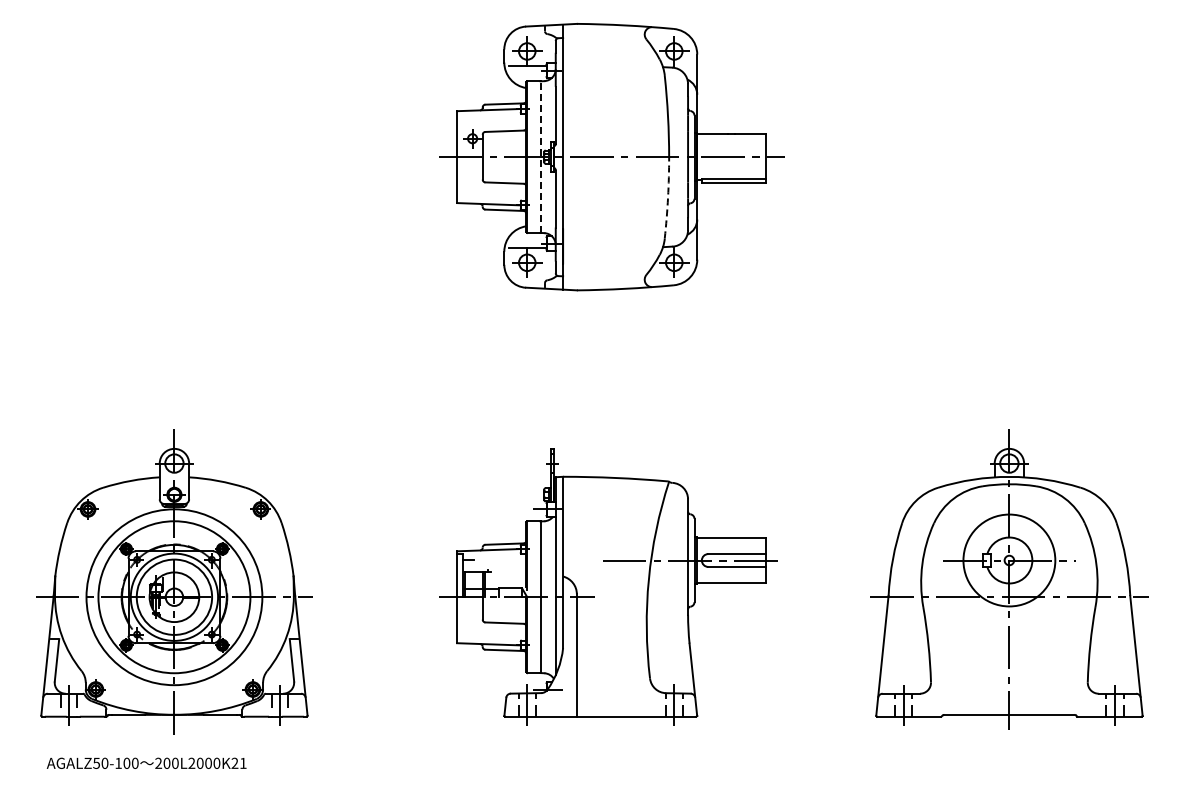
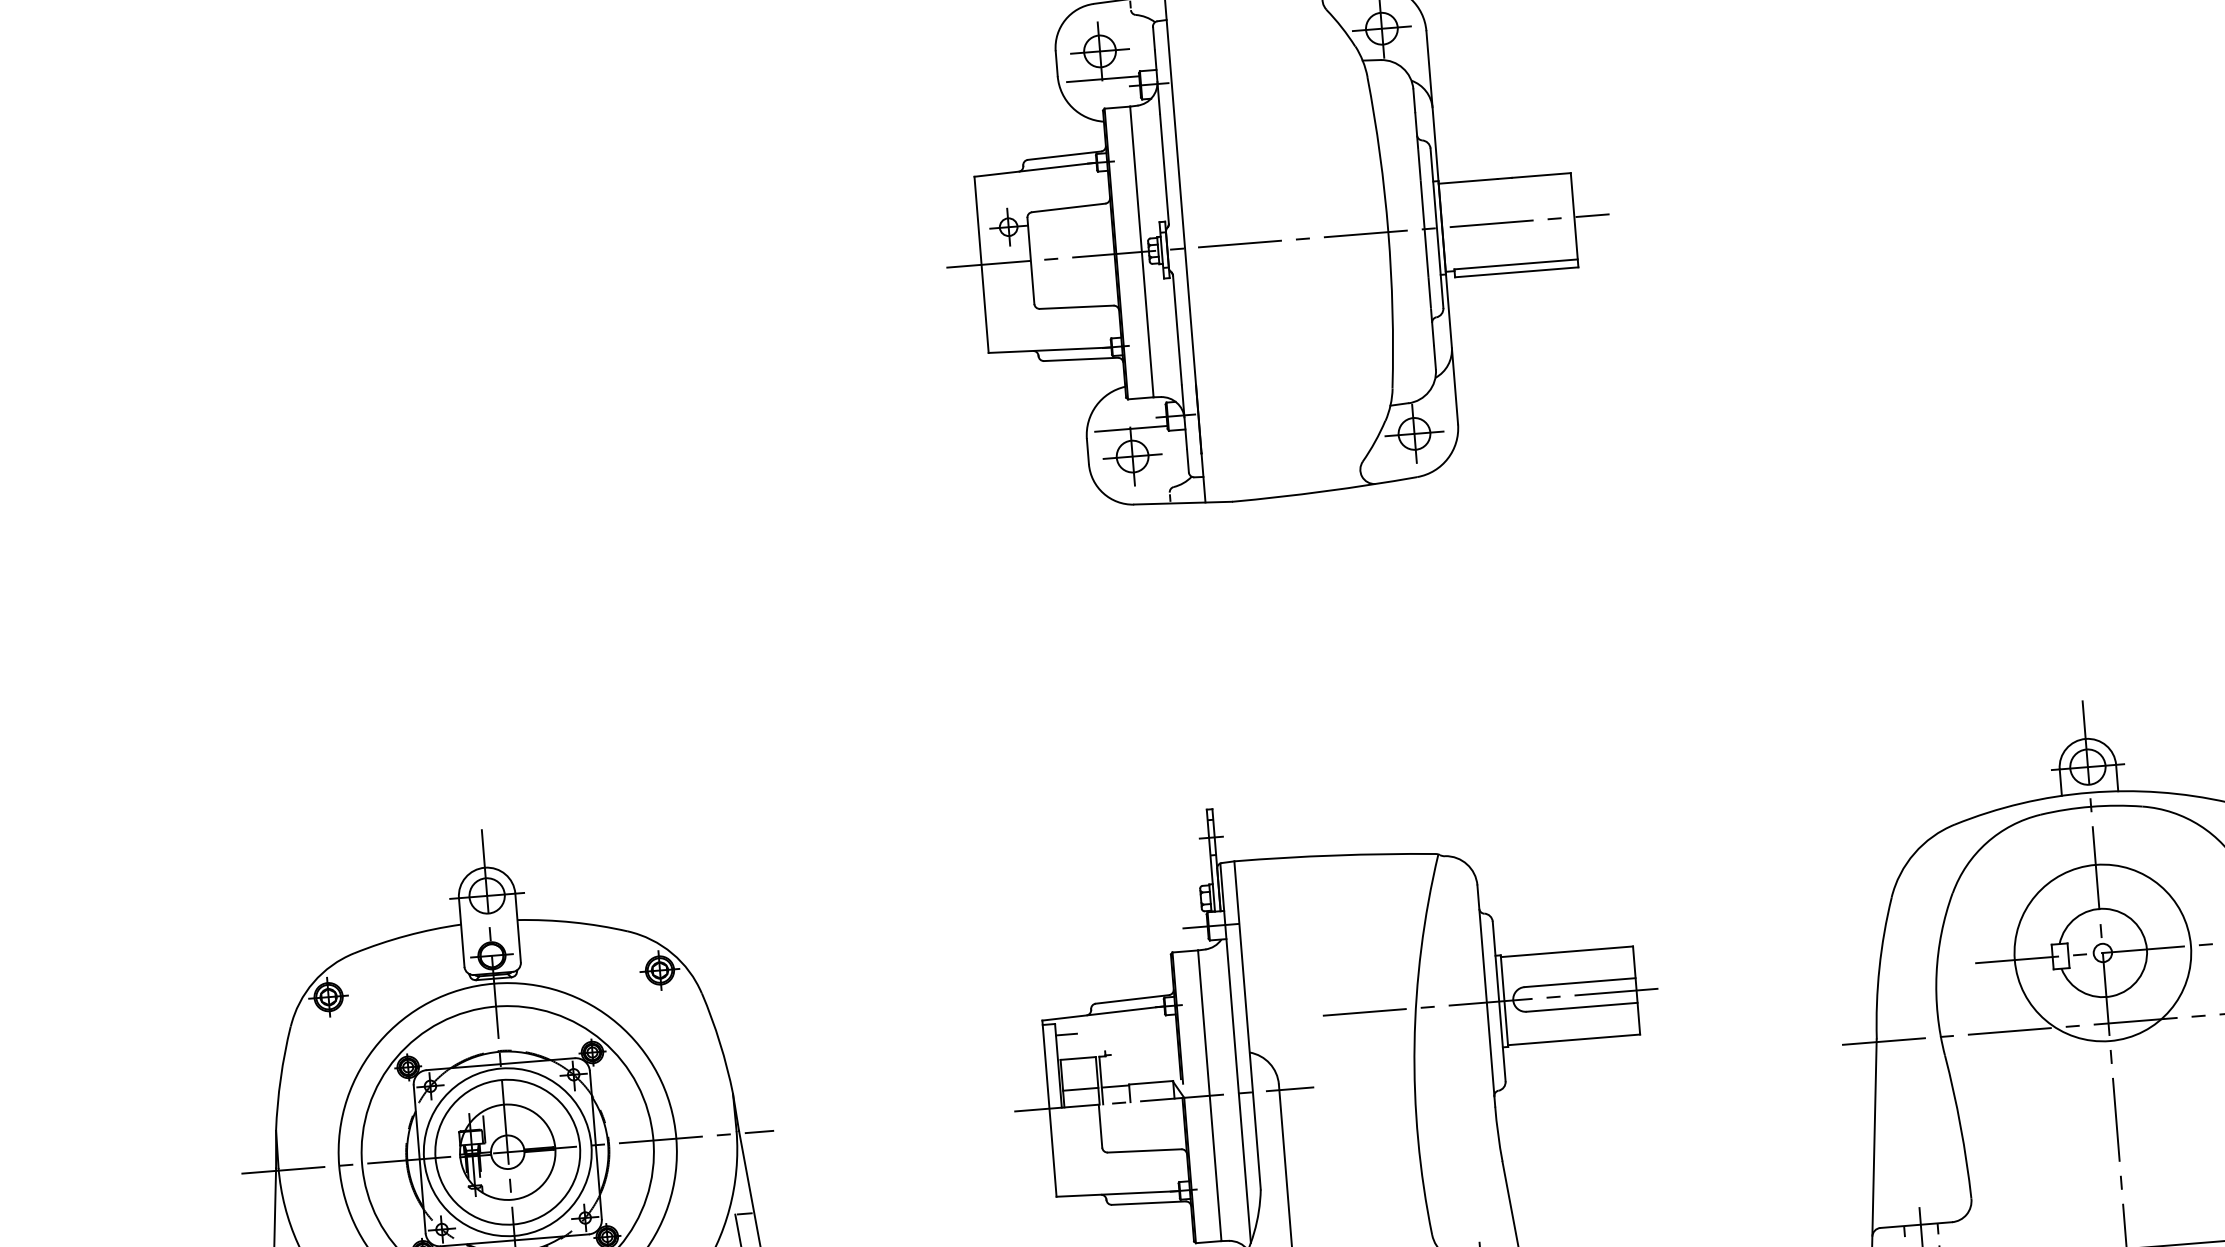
line: (540, 157) -> (1141, 252), dashed -> solid
arc: (668, 197) -> (1393, 309), dashed -> solid

